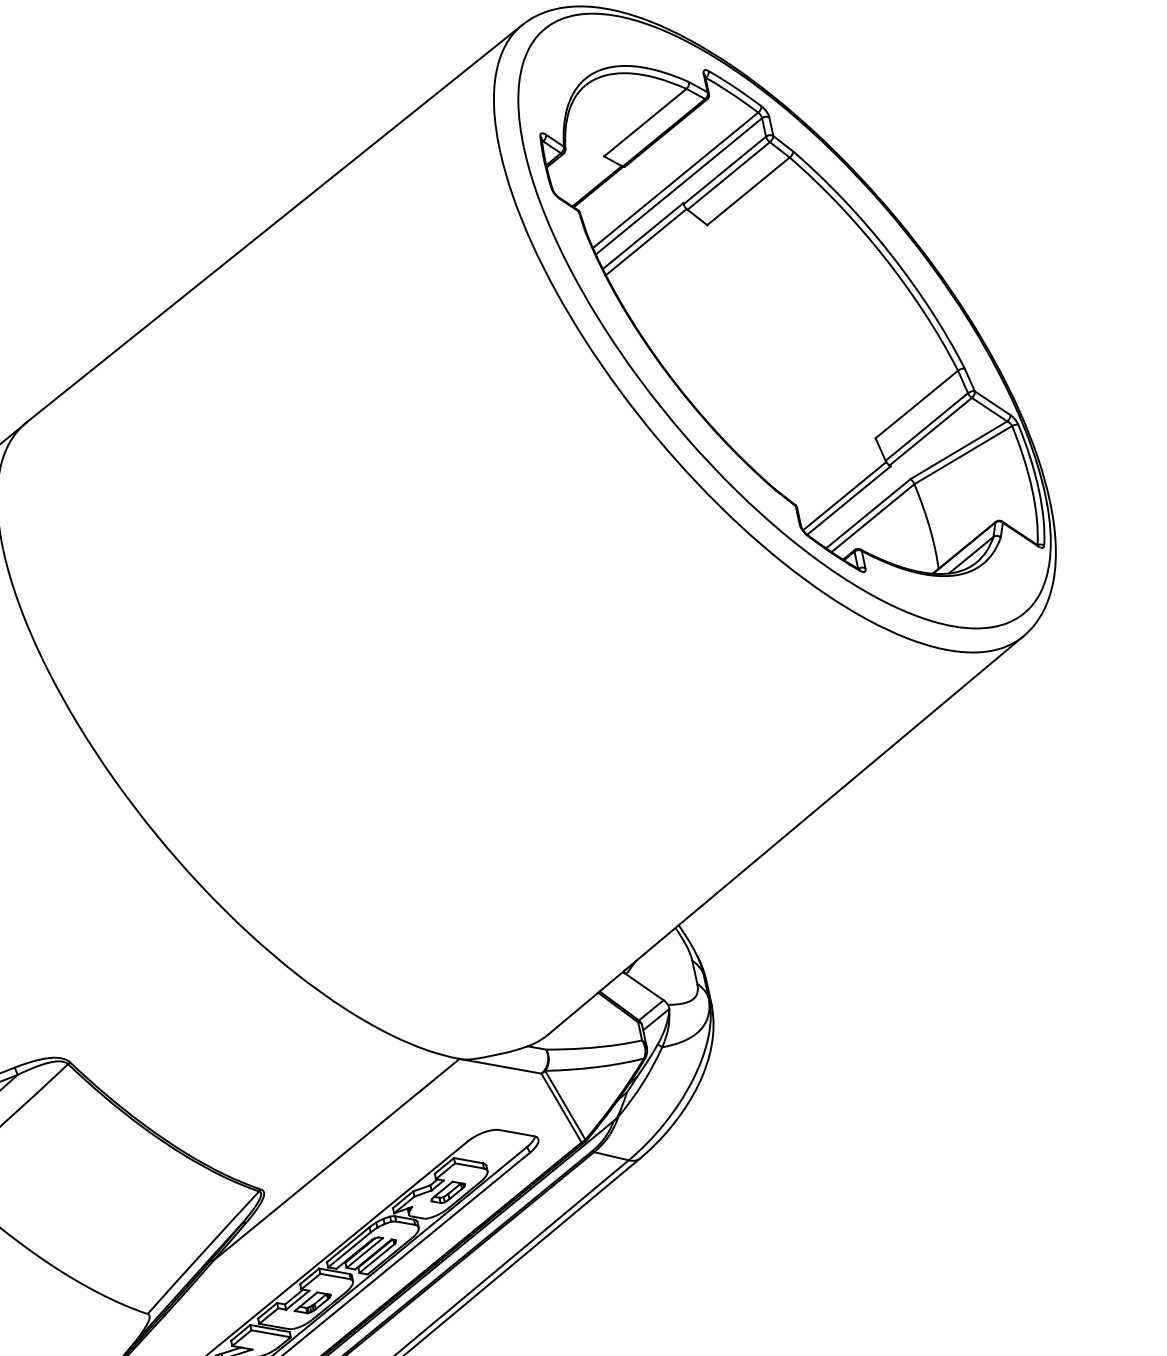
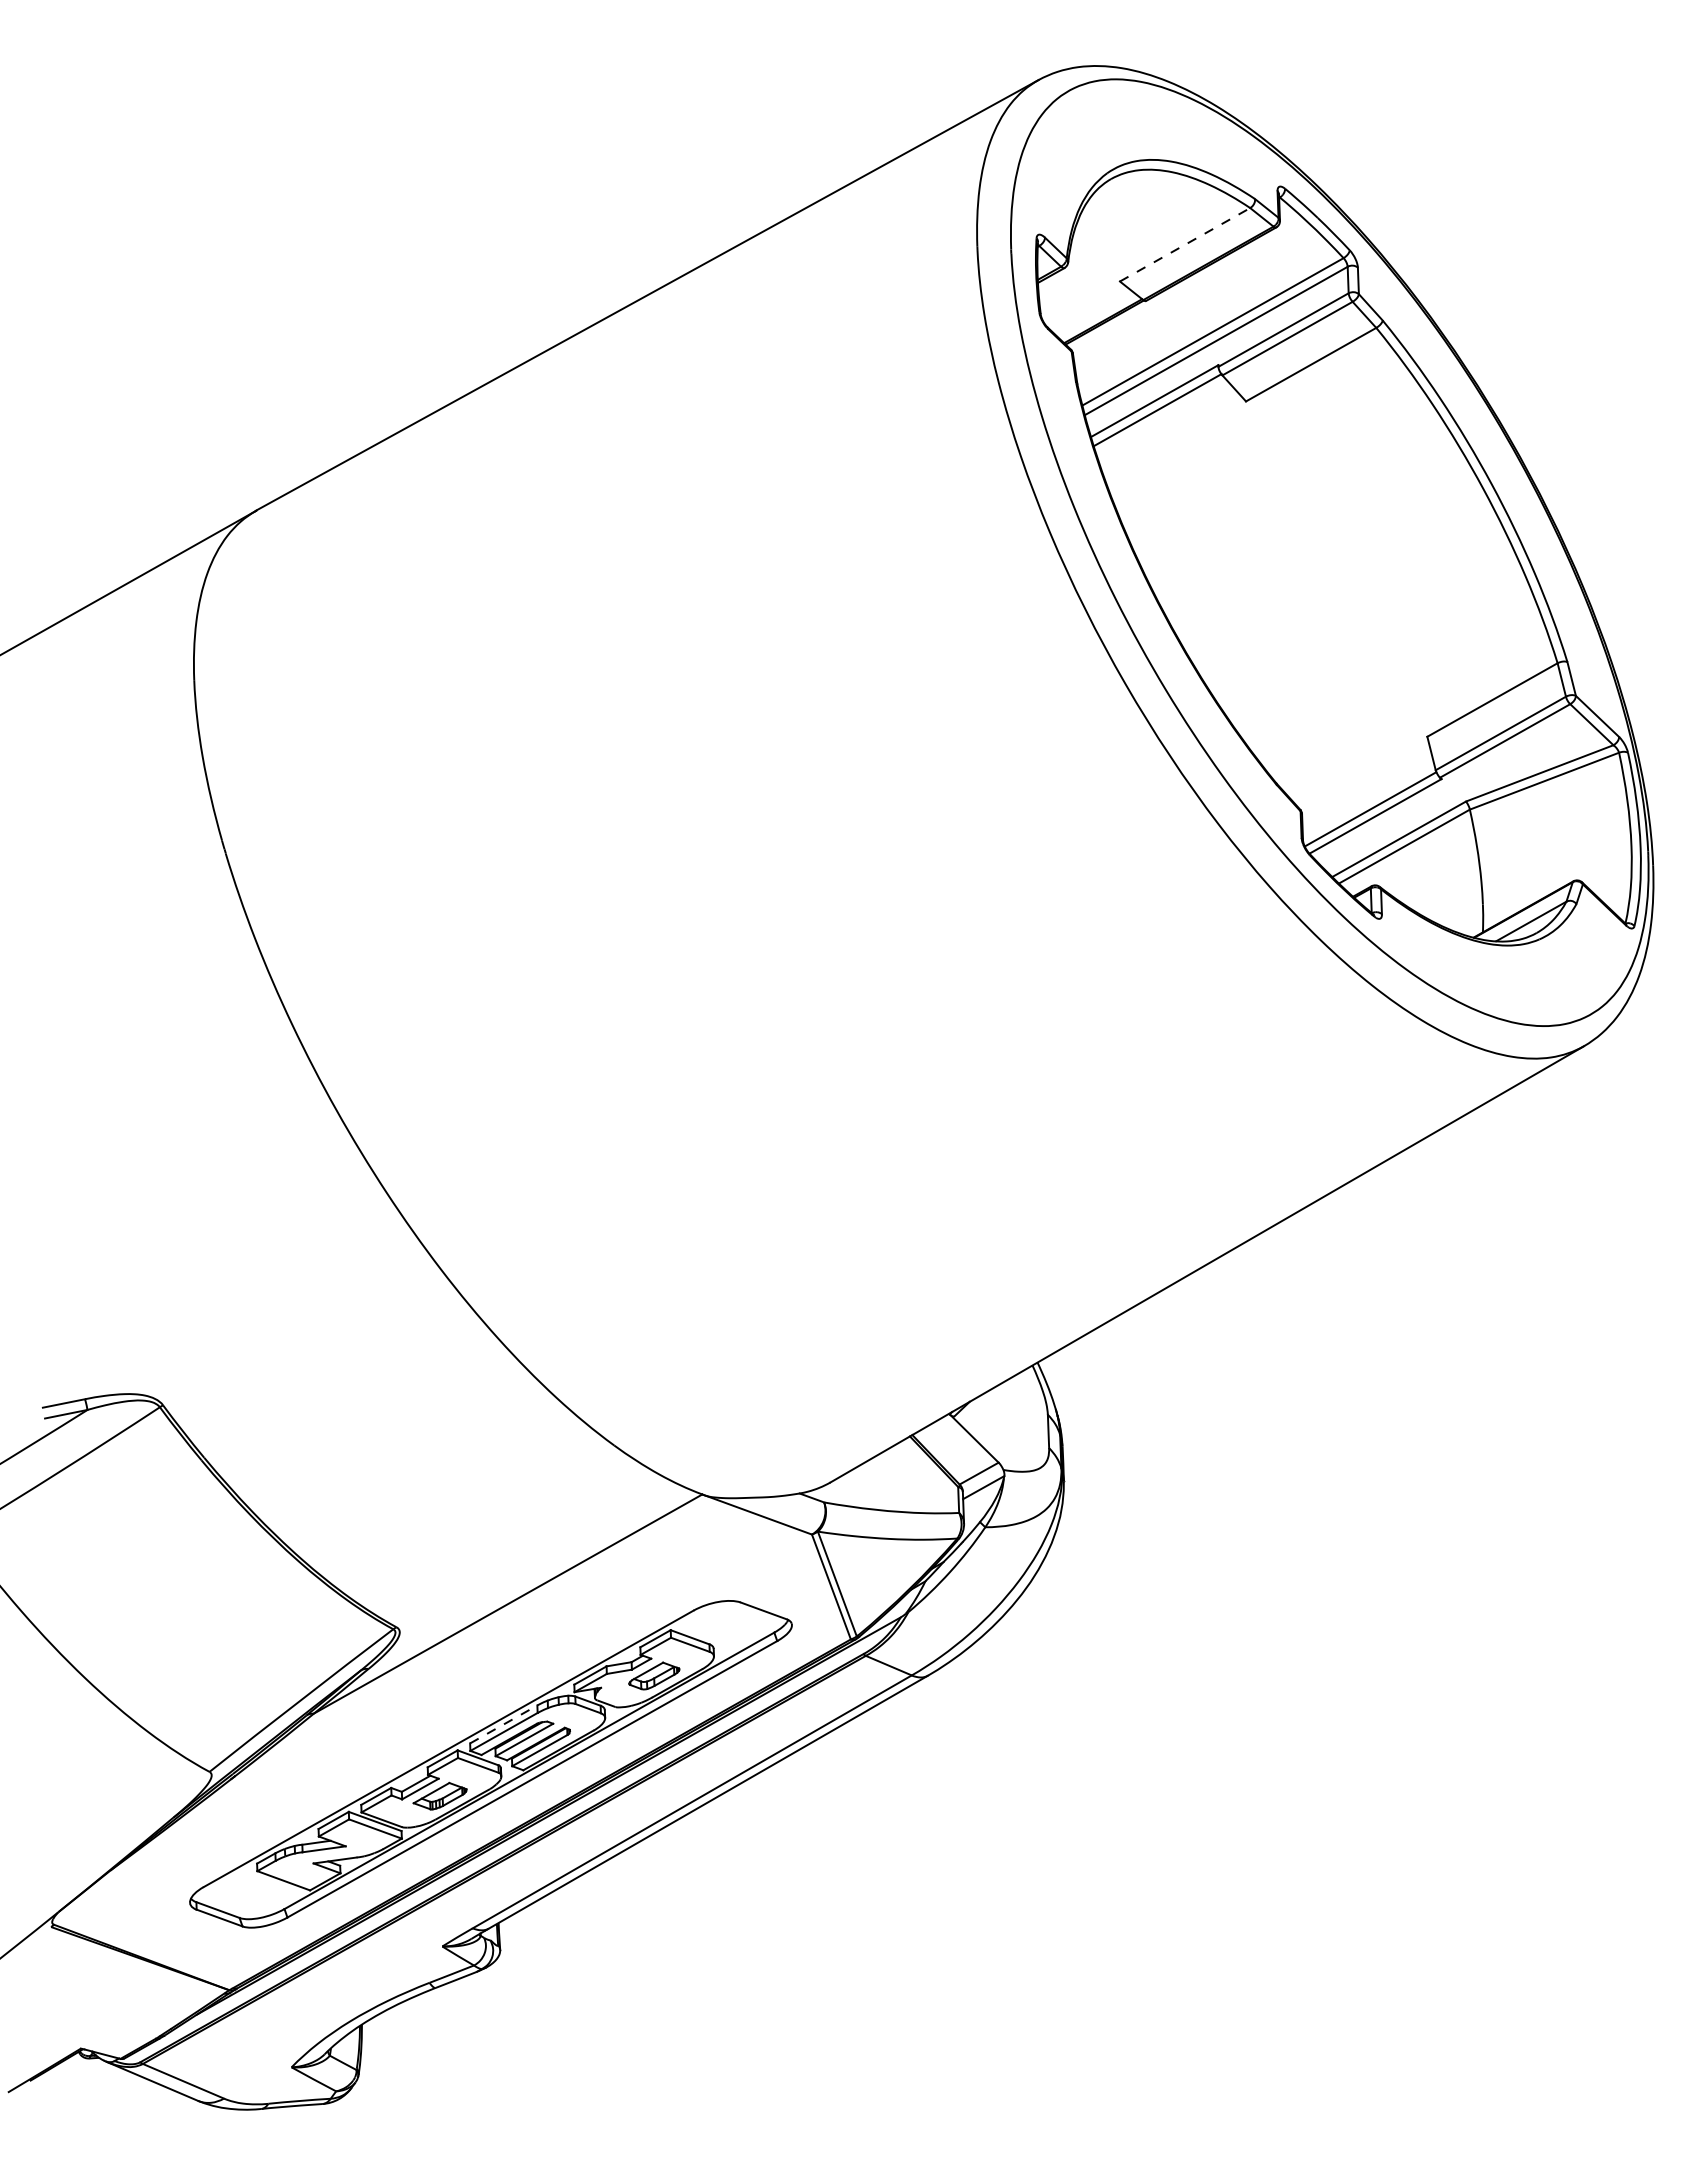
line: (645, 122) -> (1185, 244), solid -> dashed
line: (348, 1244) -> (503, 1724), solid -> dashed

